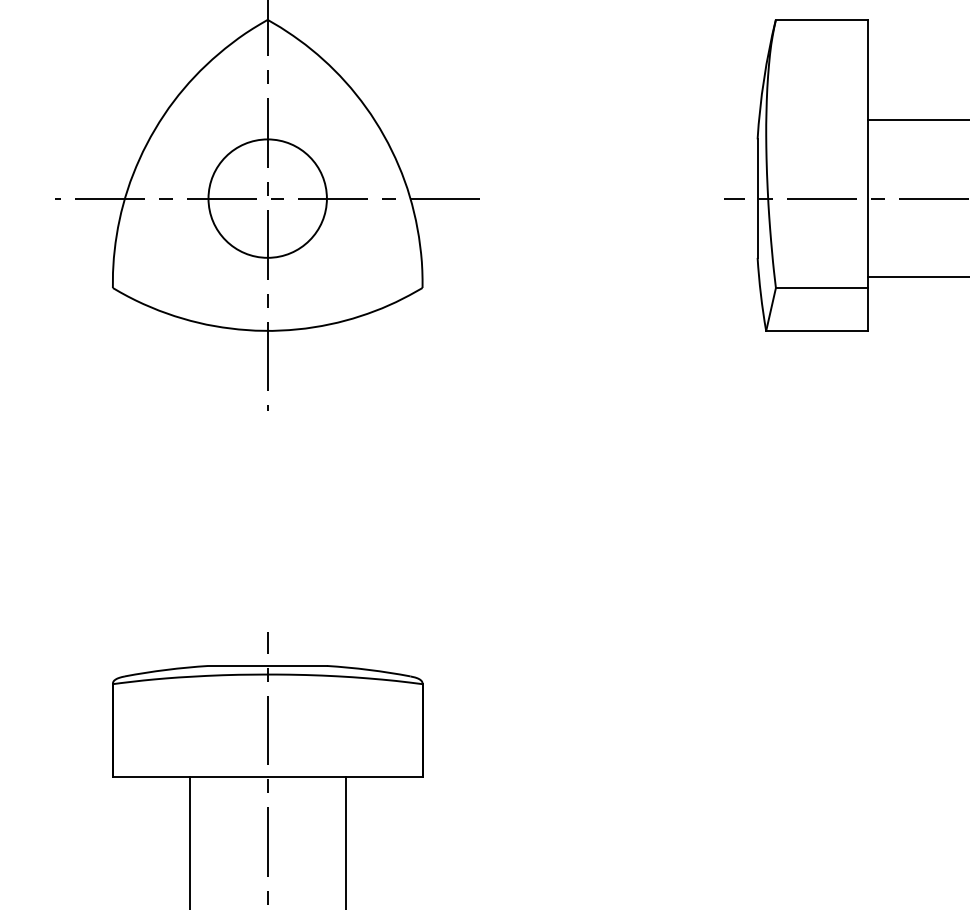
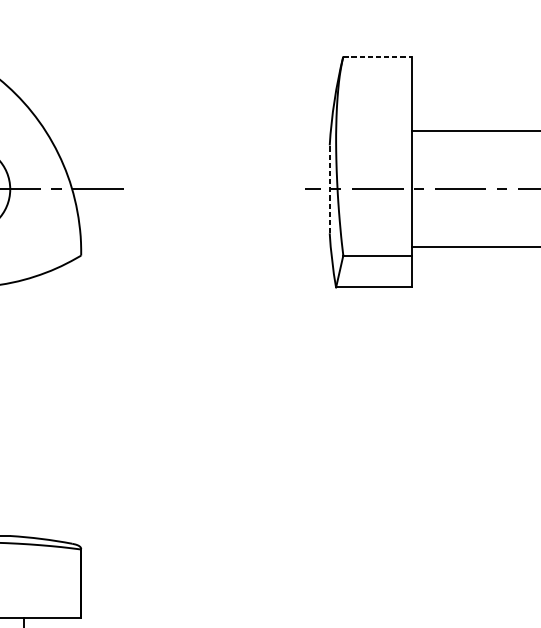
line: (822, 19) -> (377, 56), solid -> dashed
line: (757, 198) -> (329, 189), solid -> dashed

